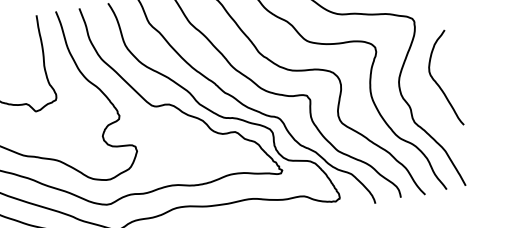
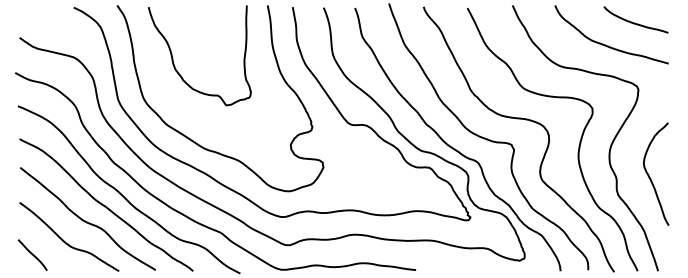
curve: (439, 84) -> (651, 178), moved

